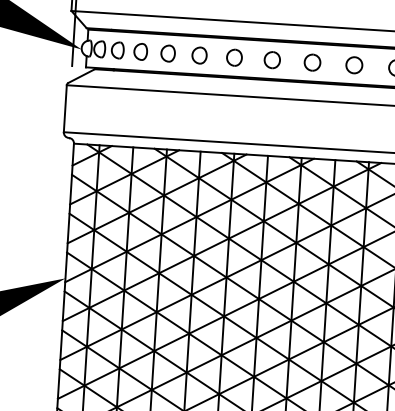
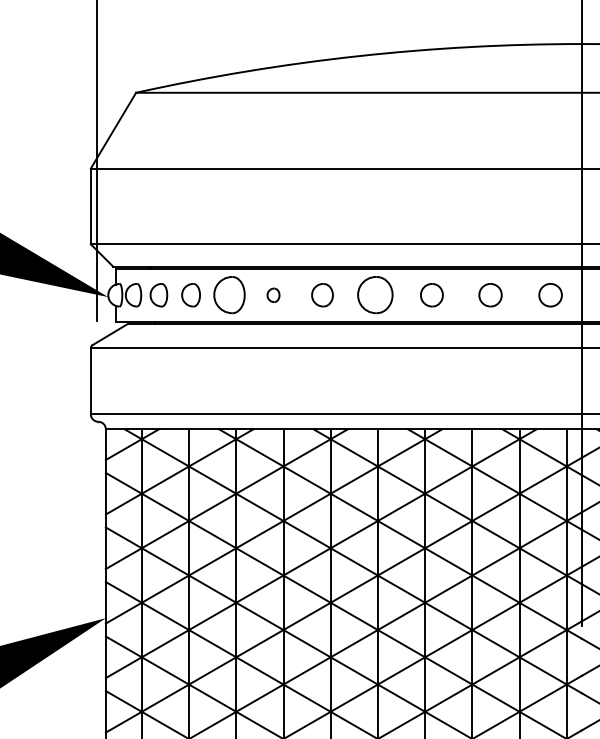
part: (168, 53) -> (229, 295), size x1.6
part: (199, 55) -> (273, 295), size x0.6
part: (272, 60) -> (375, 295), size x1.6

